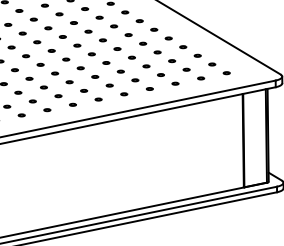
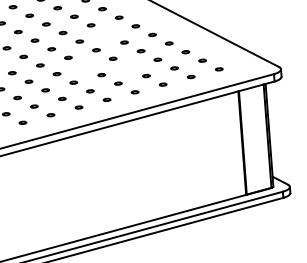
part: (128, 35) -> (107, 34), removed
part: (106, 62) -> (85, 65), removed
part: (146, 66) -> (129, 67), removed

